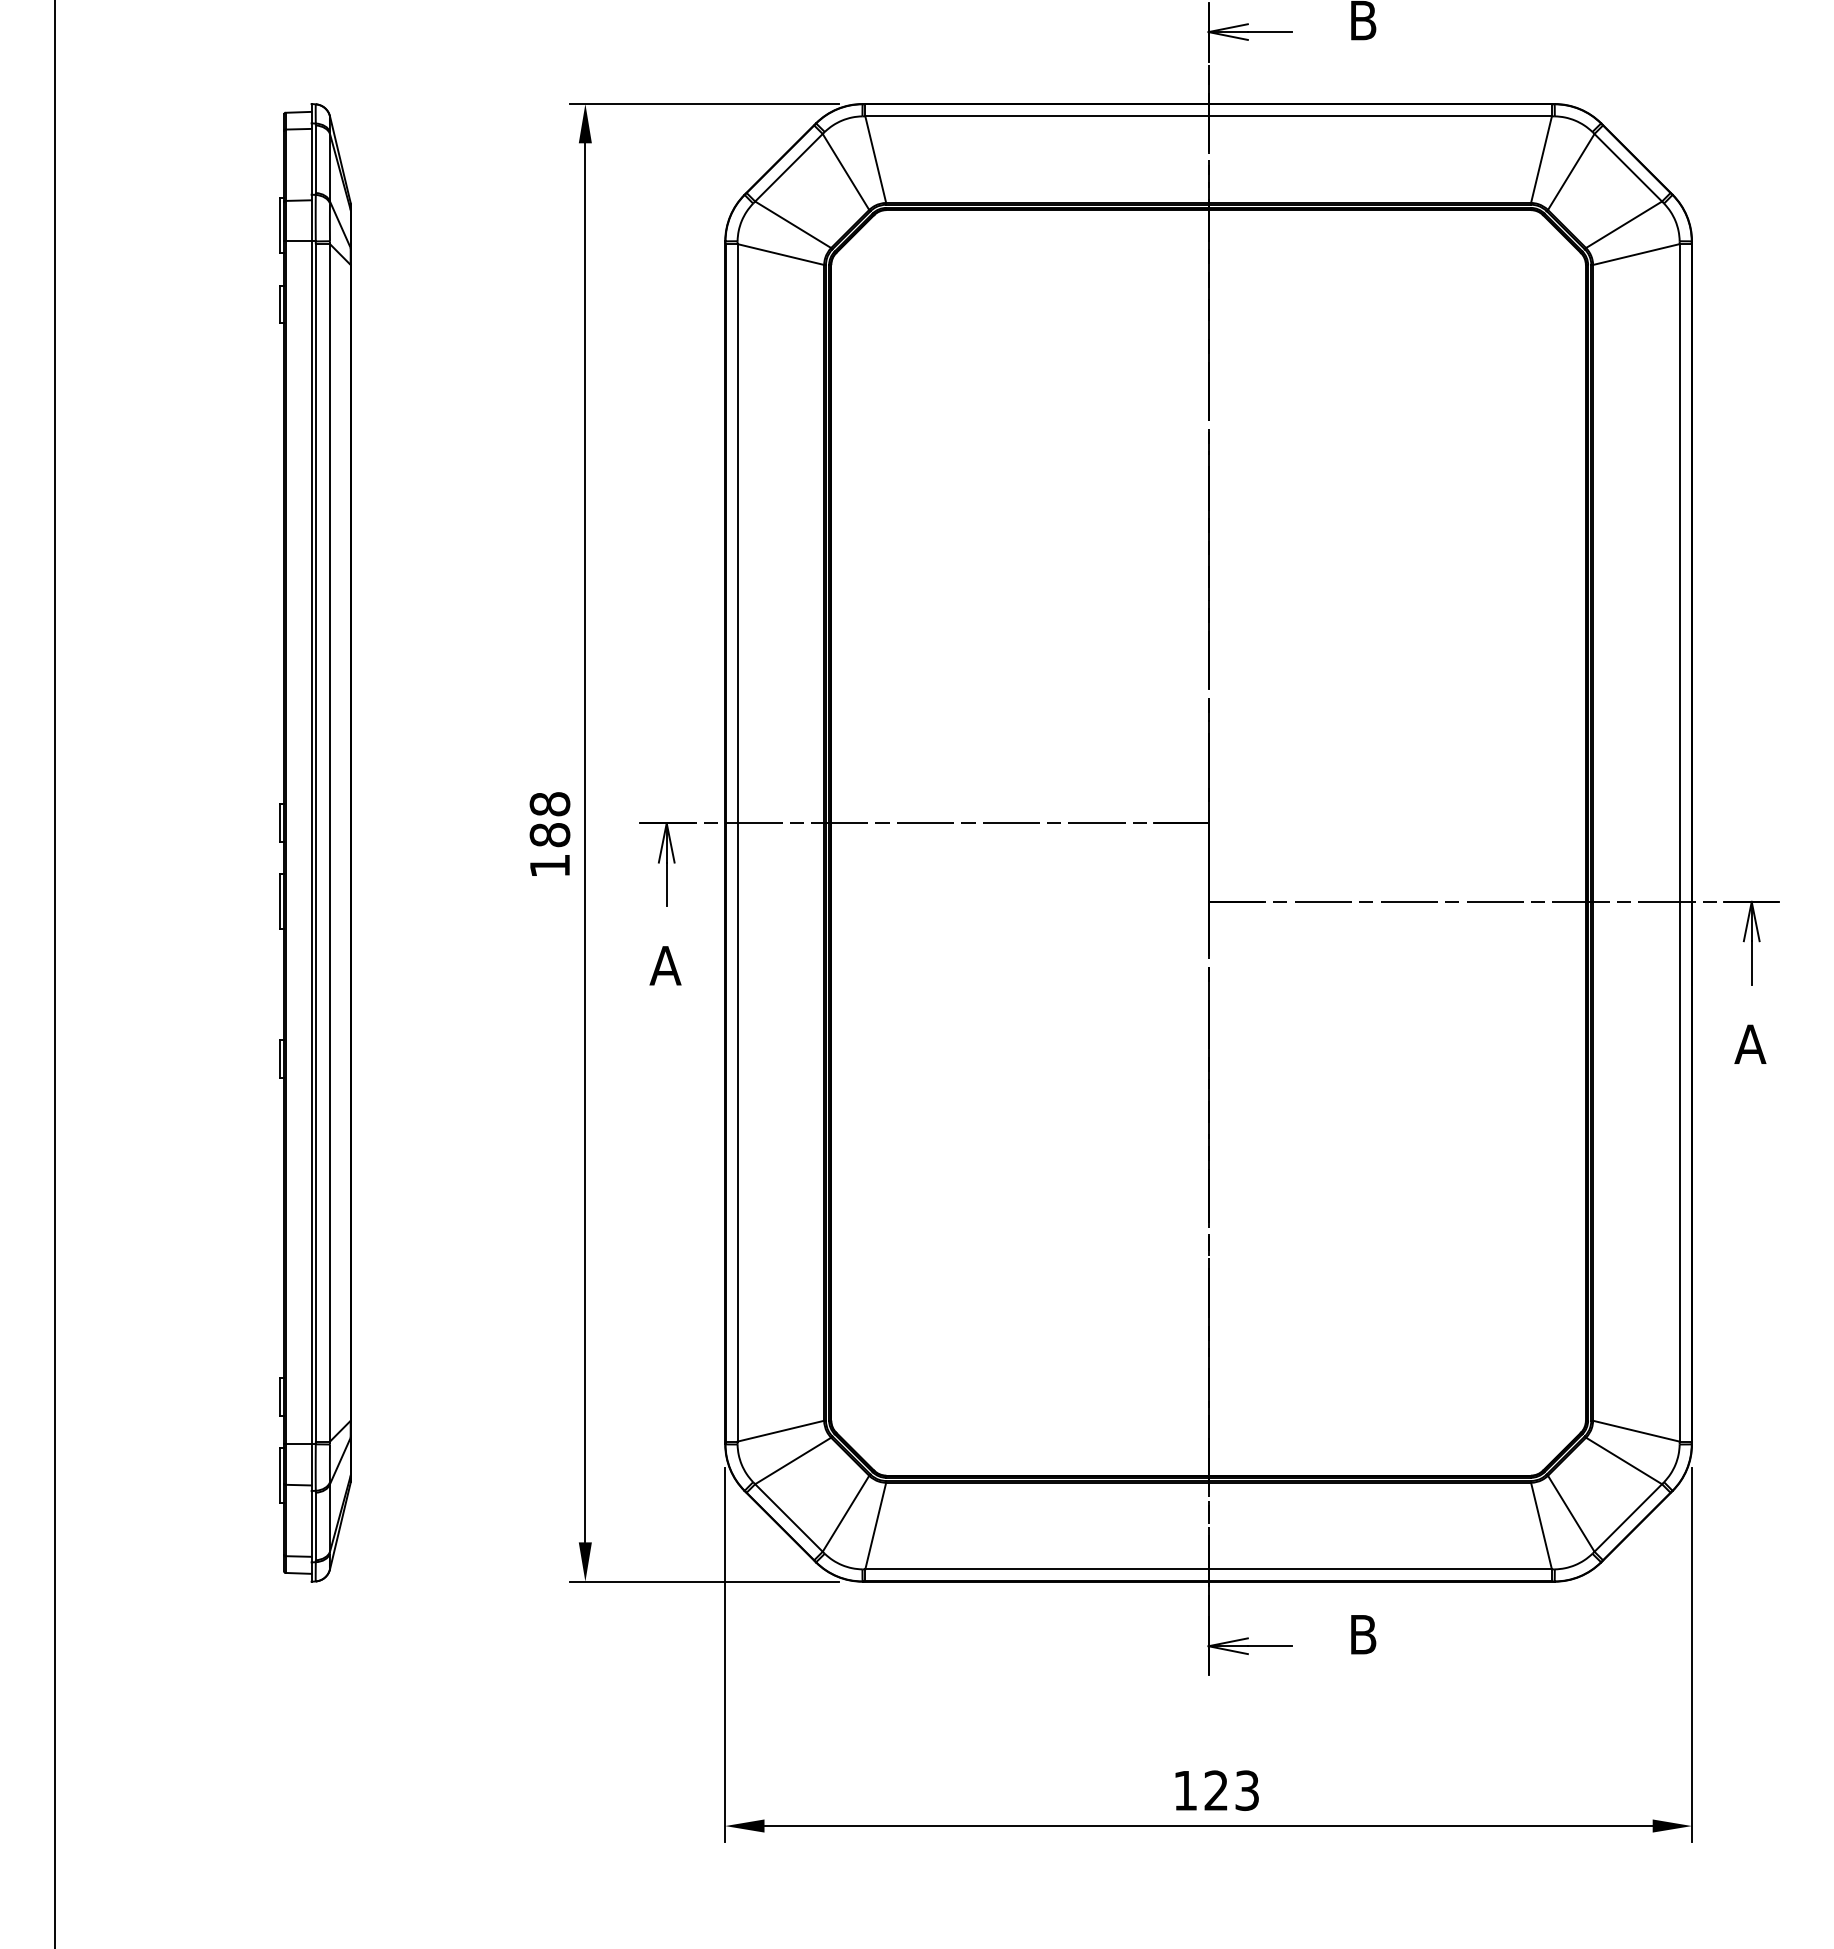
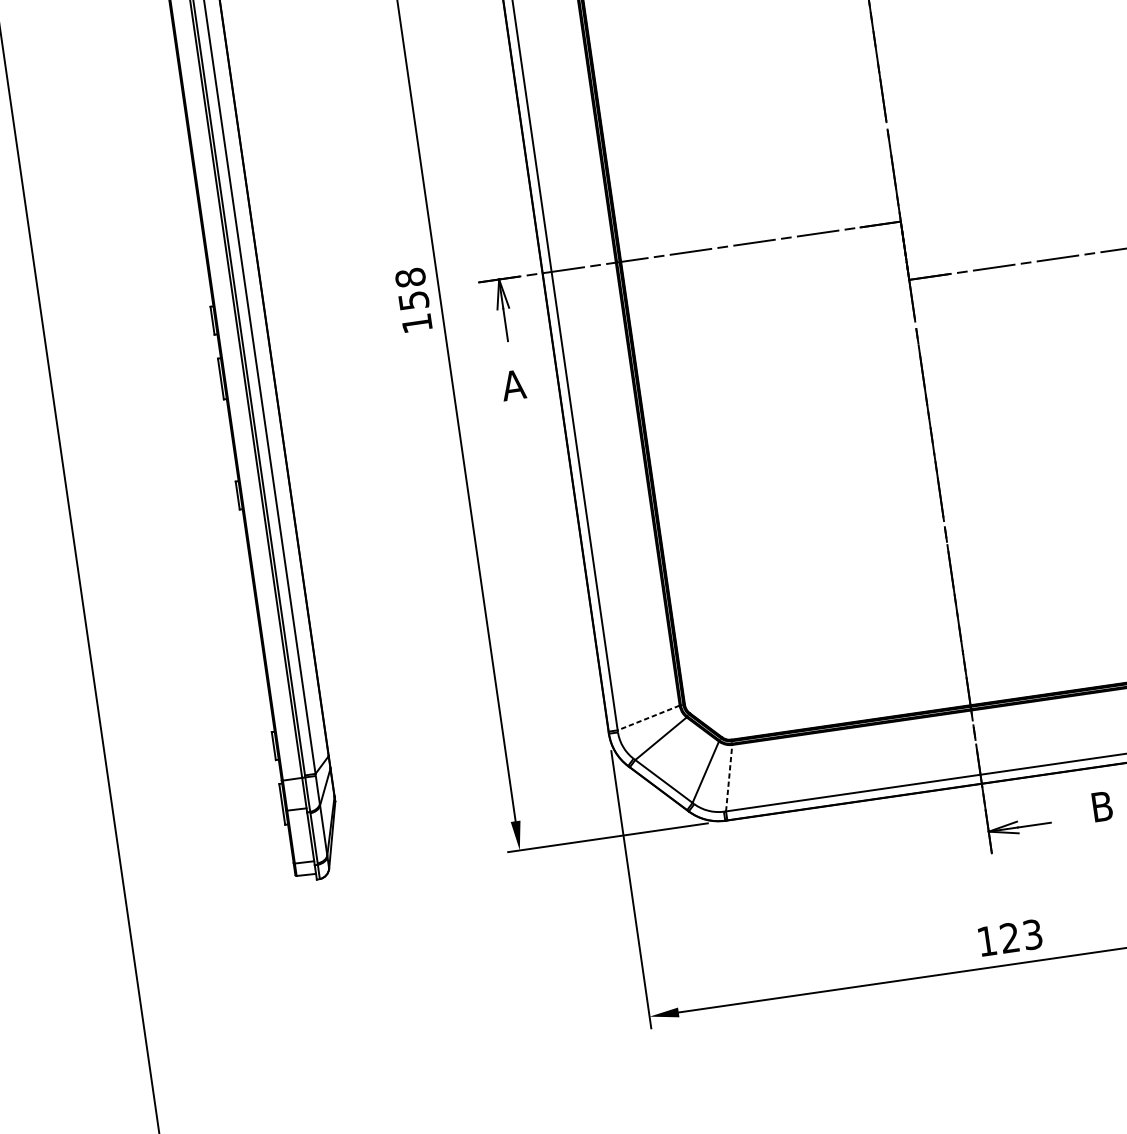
text: (549, 835) -> (413, 301), 188 -> 158
line: (780, 1431) -> (648, 718), solid -> dashed
line: (875, 1526) -> (729, 778), solid -> dashed

